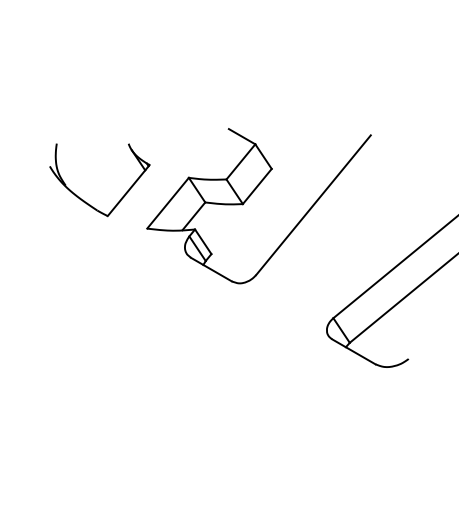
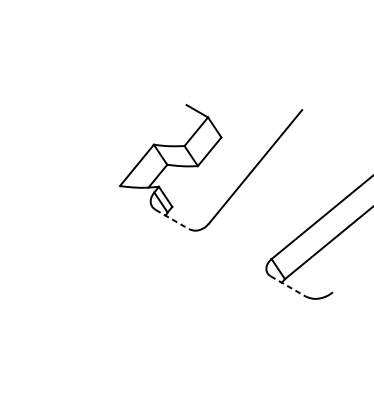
part: (83, 199) -> (68, 162), removed
line: (211, 269) -> (172, 219), solid -> dashed
line: (354, 352) -> (288, 287), solid -> dashed

